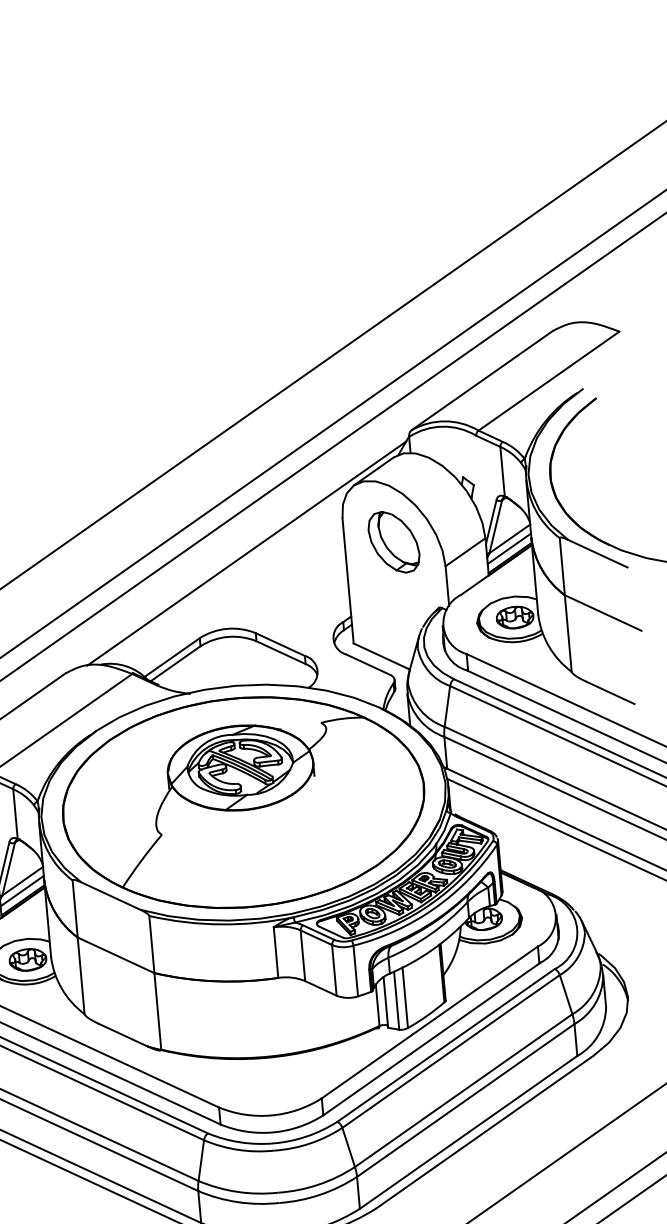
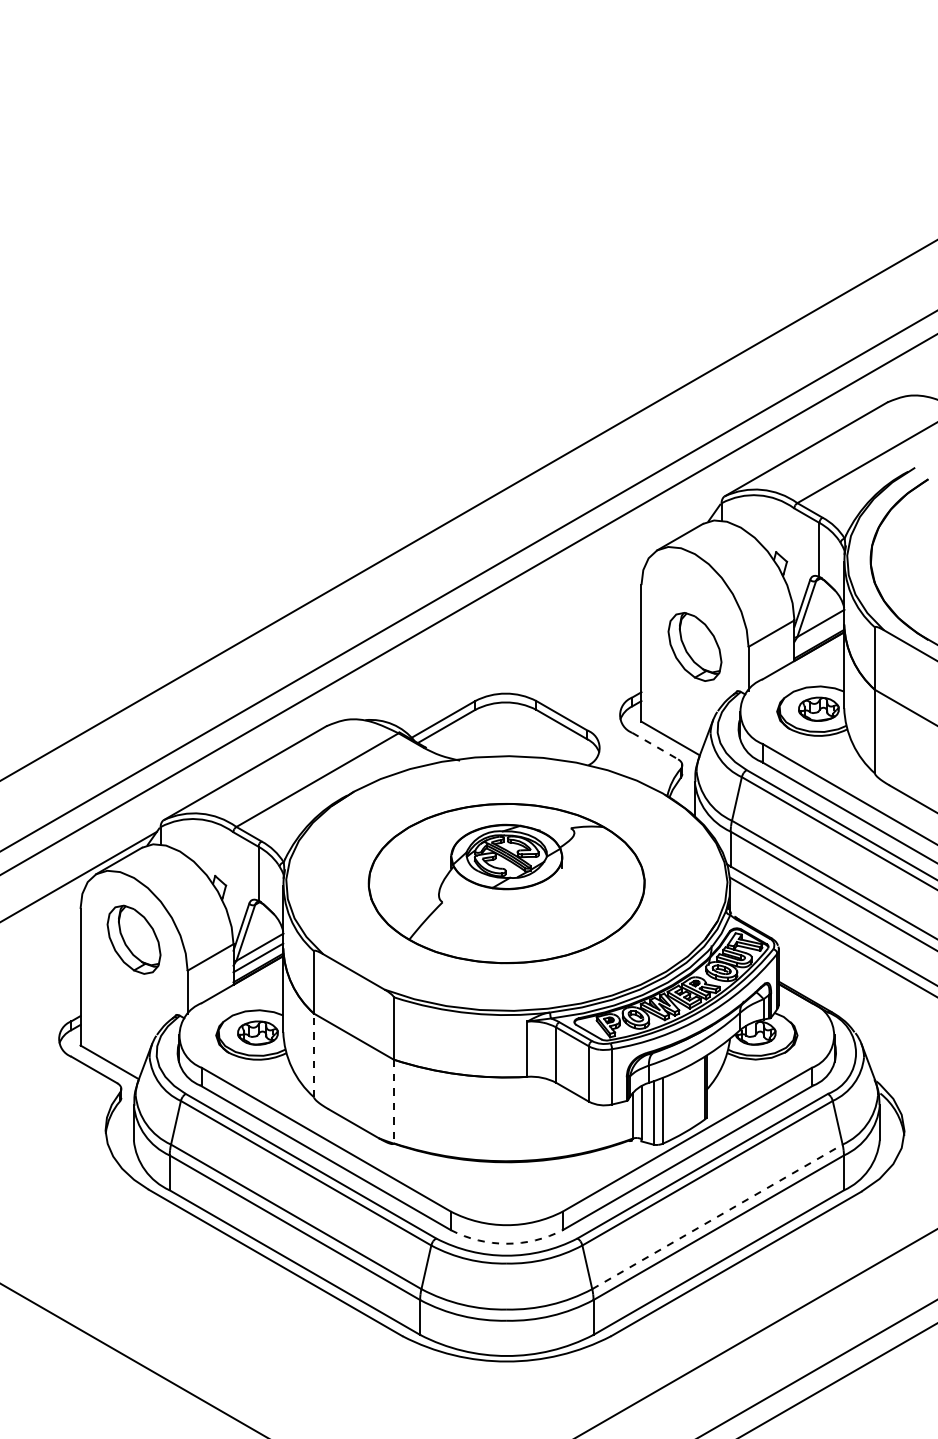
part: (393, 541) -> (694, 646), moved
line: (509, 548) -> (819, 633), removed
line: (246, 554) -> (533, 614), removed
line: (368, 665) -> (655, 746), solid -> dashed
part: (243, 802) -> (506, 883), size x0.7
line: (81, 975) -> (314, 1055), solid -> dashed
line: (157, 1011) -> (393, 1101), solid -> dashed
line: (463, 1090) -> (717, 1216), solid -> dashed
arc: (272, 1132) -> (506, 1243), solid -> dashed

